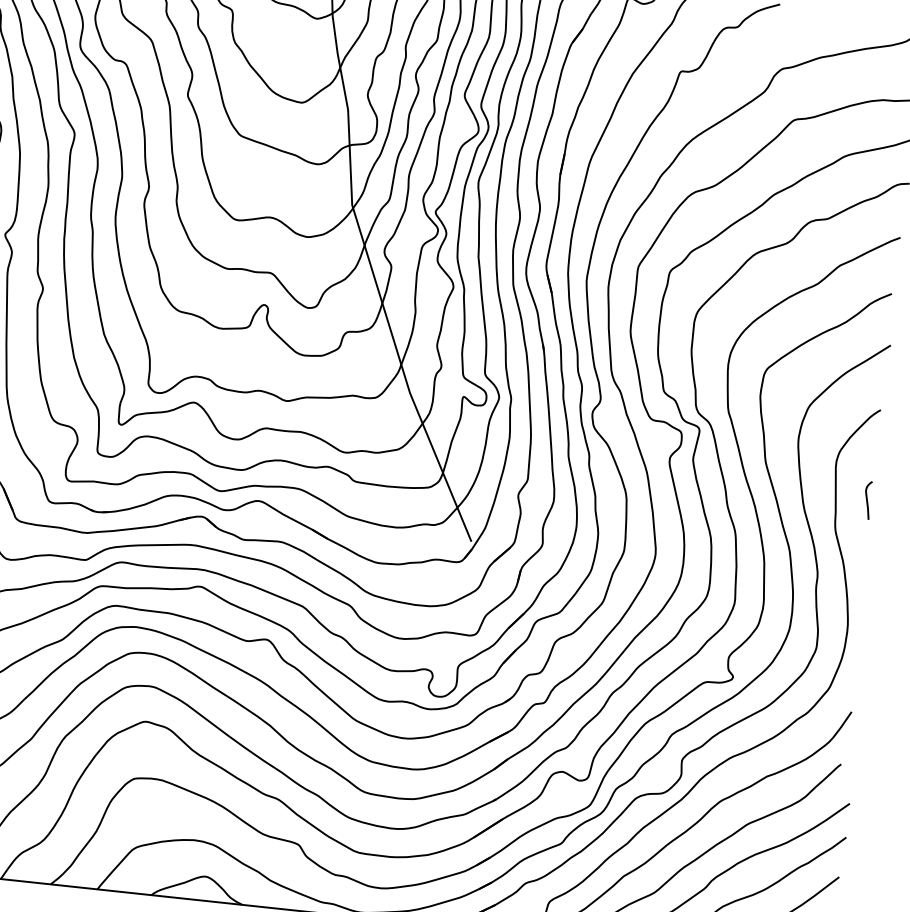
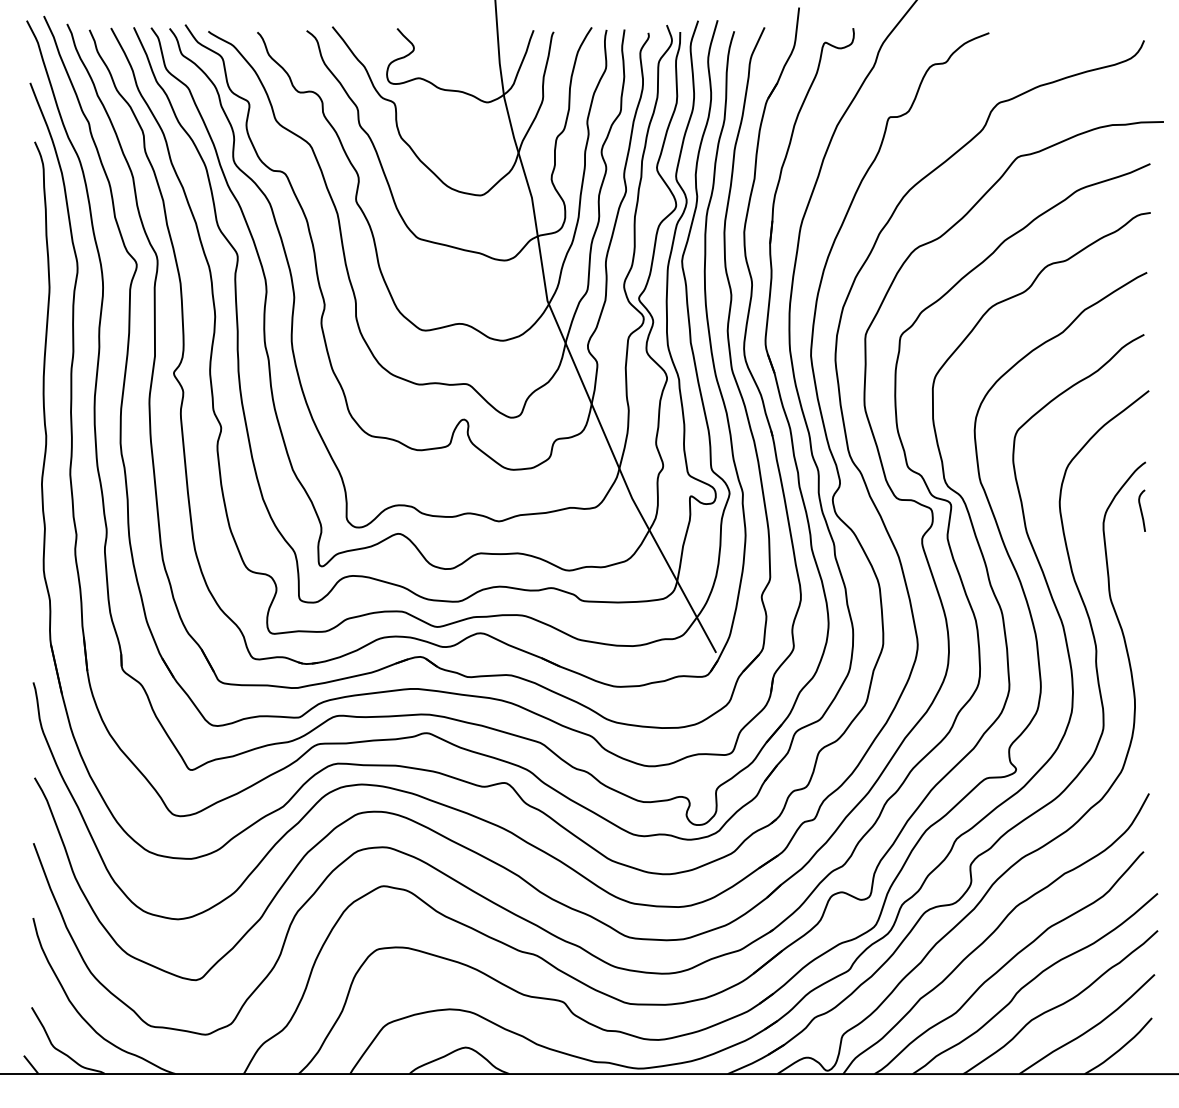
curve: (867, 500) -> (1141, 510), moved

